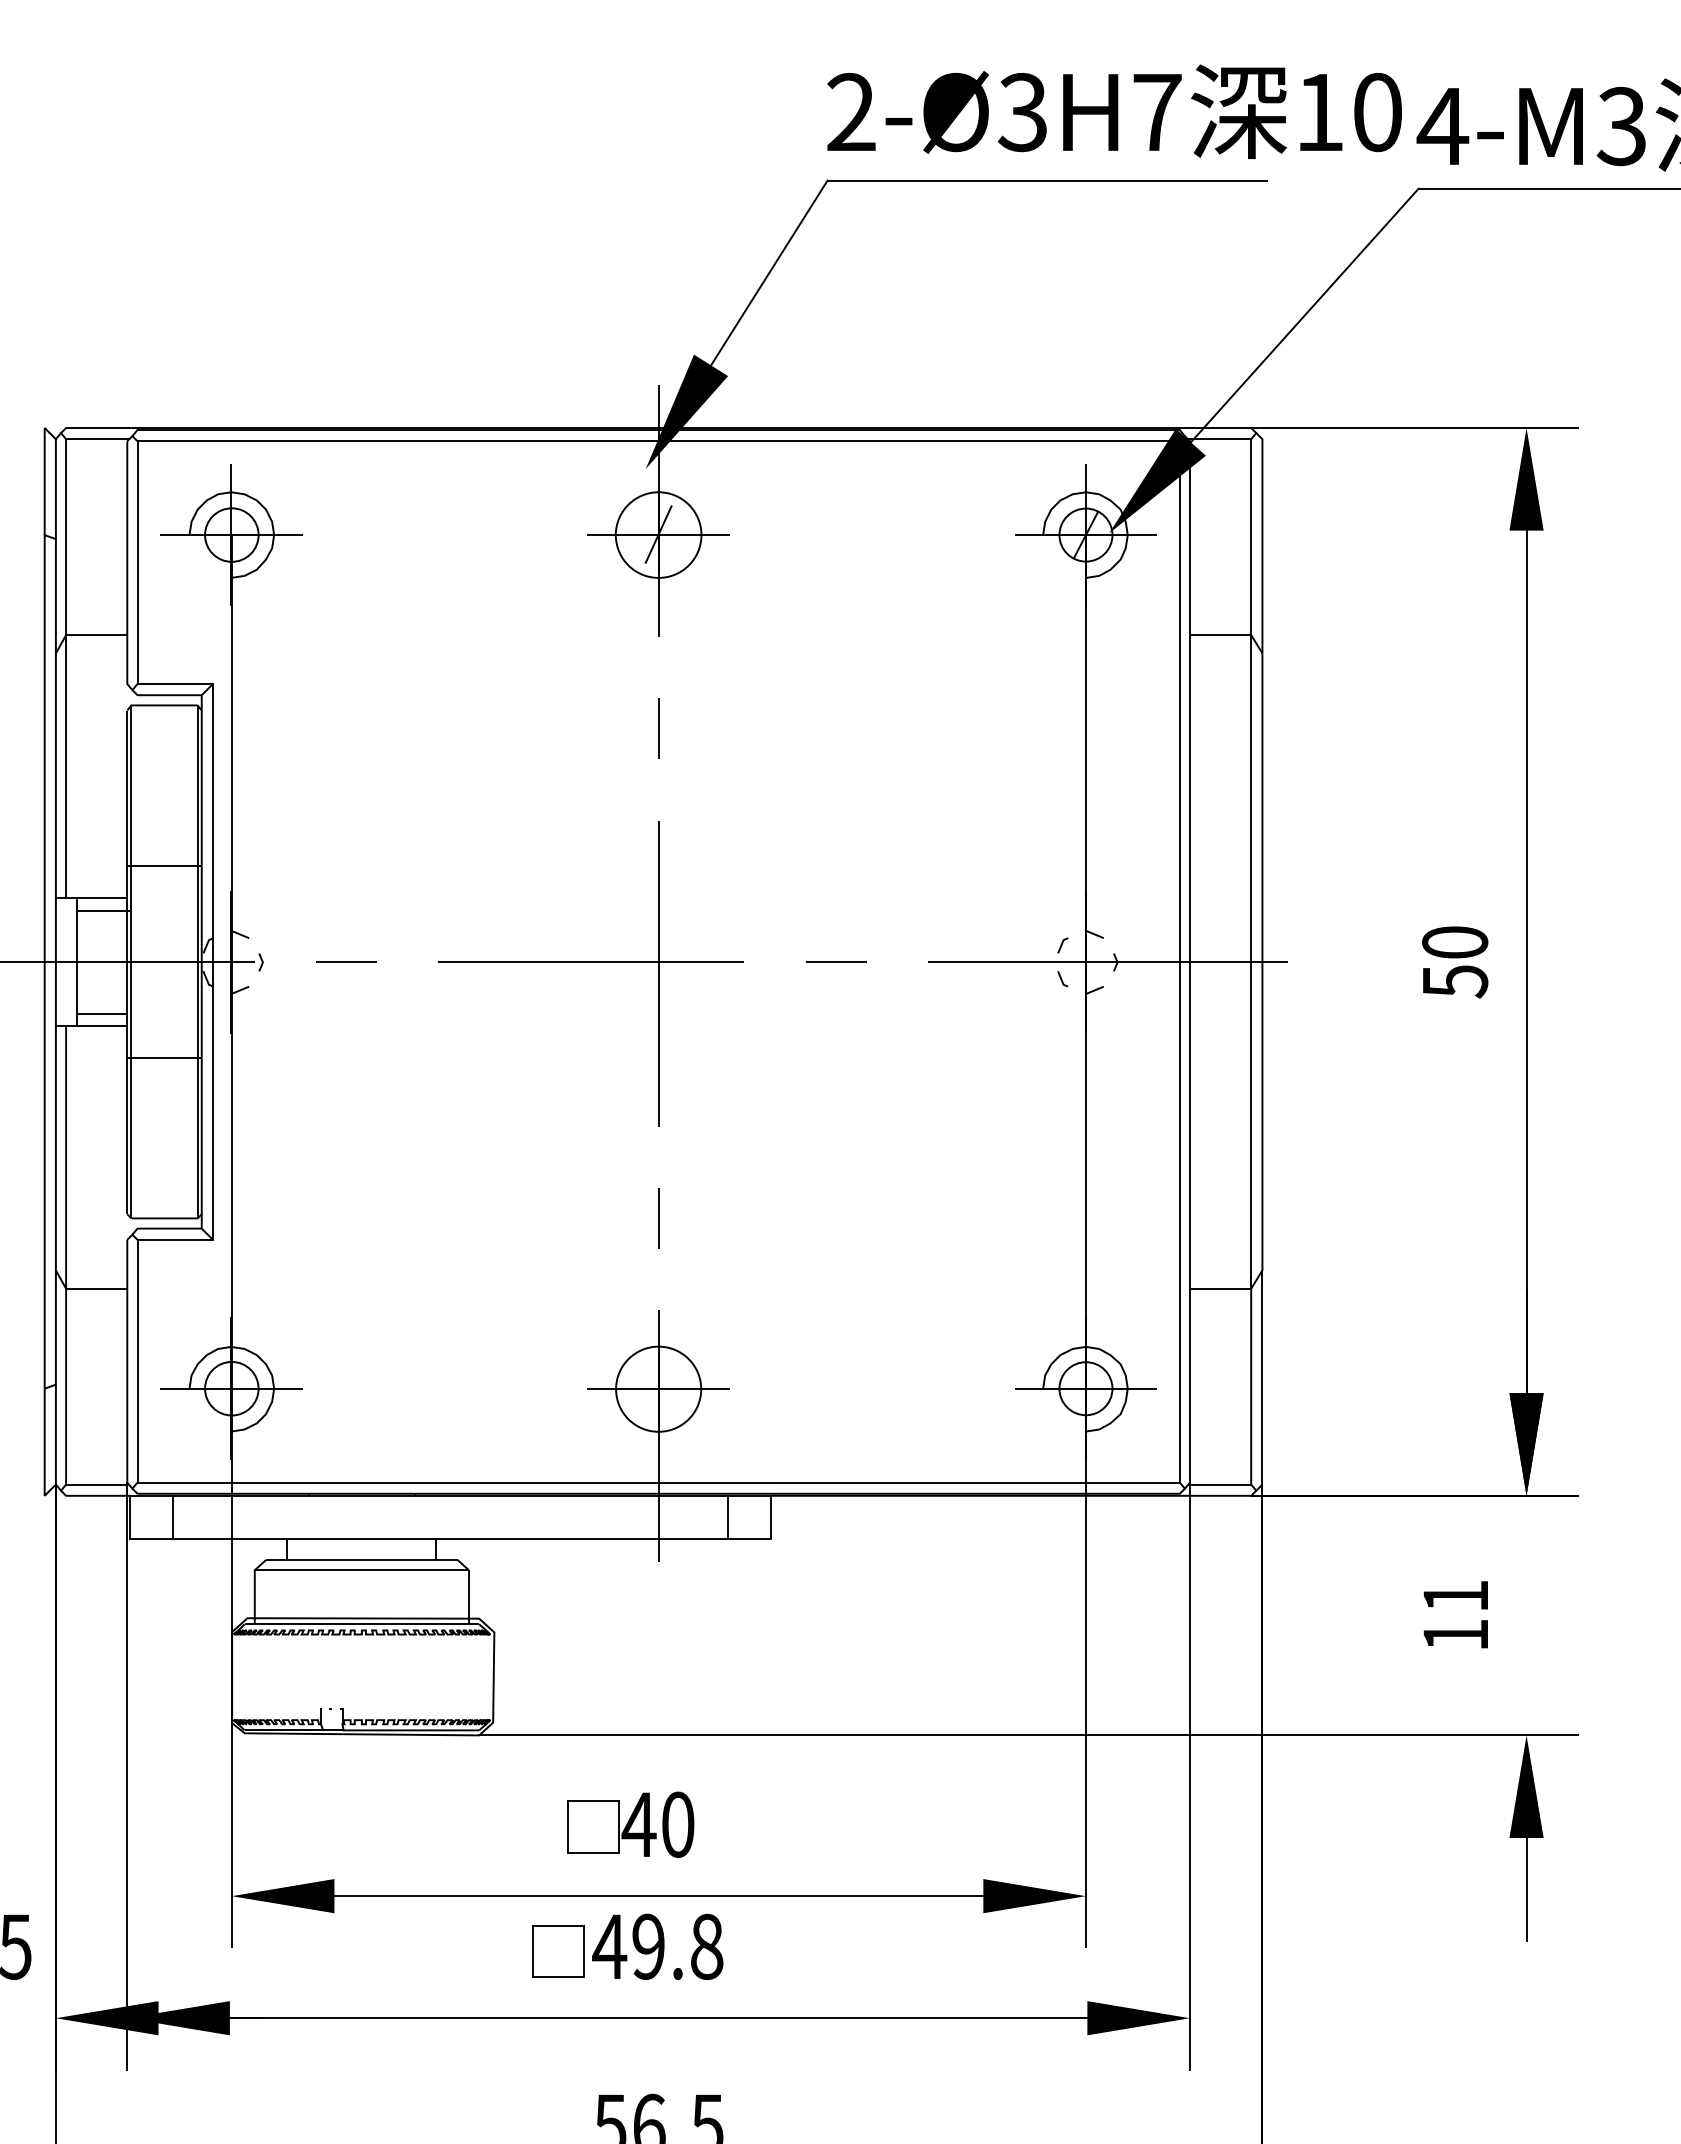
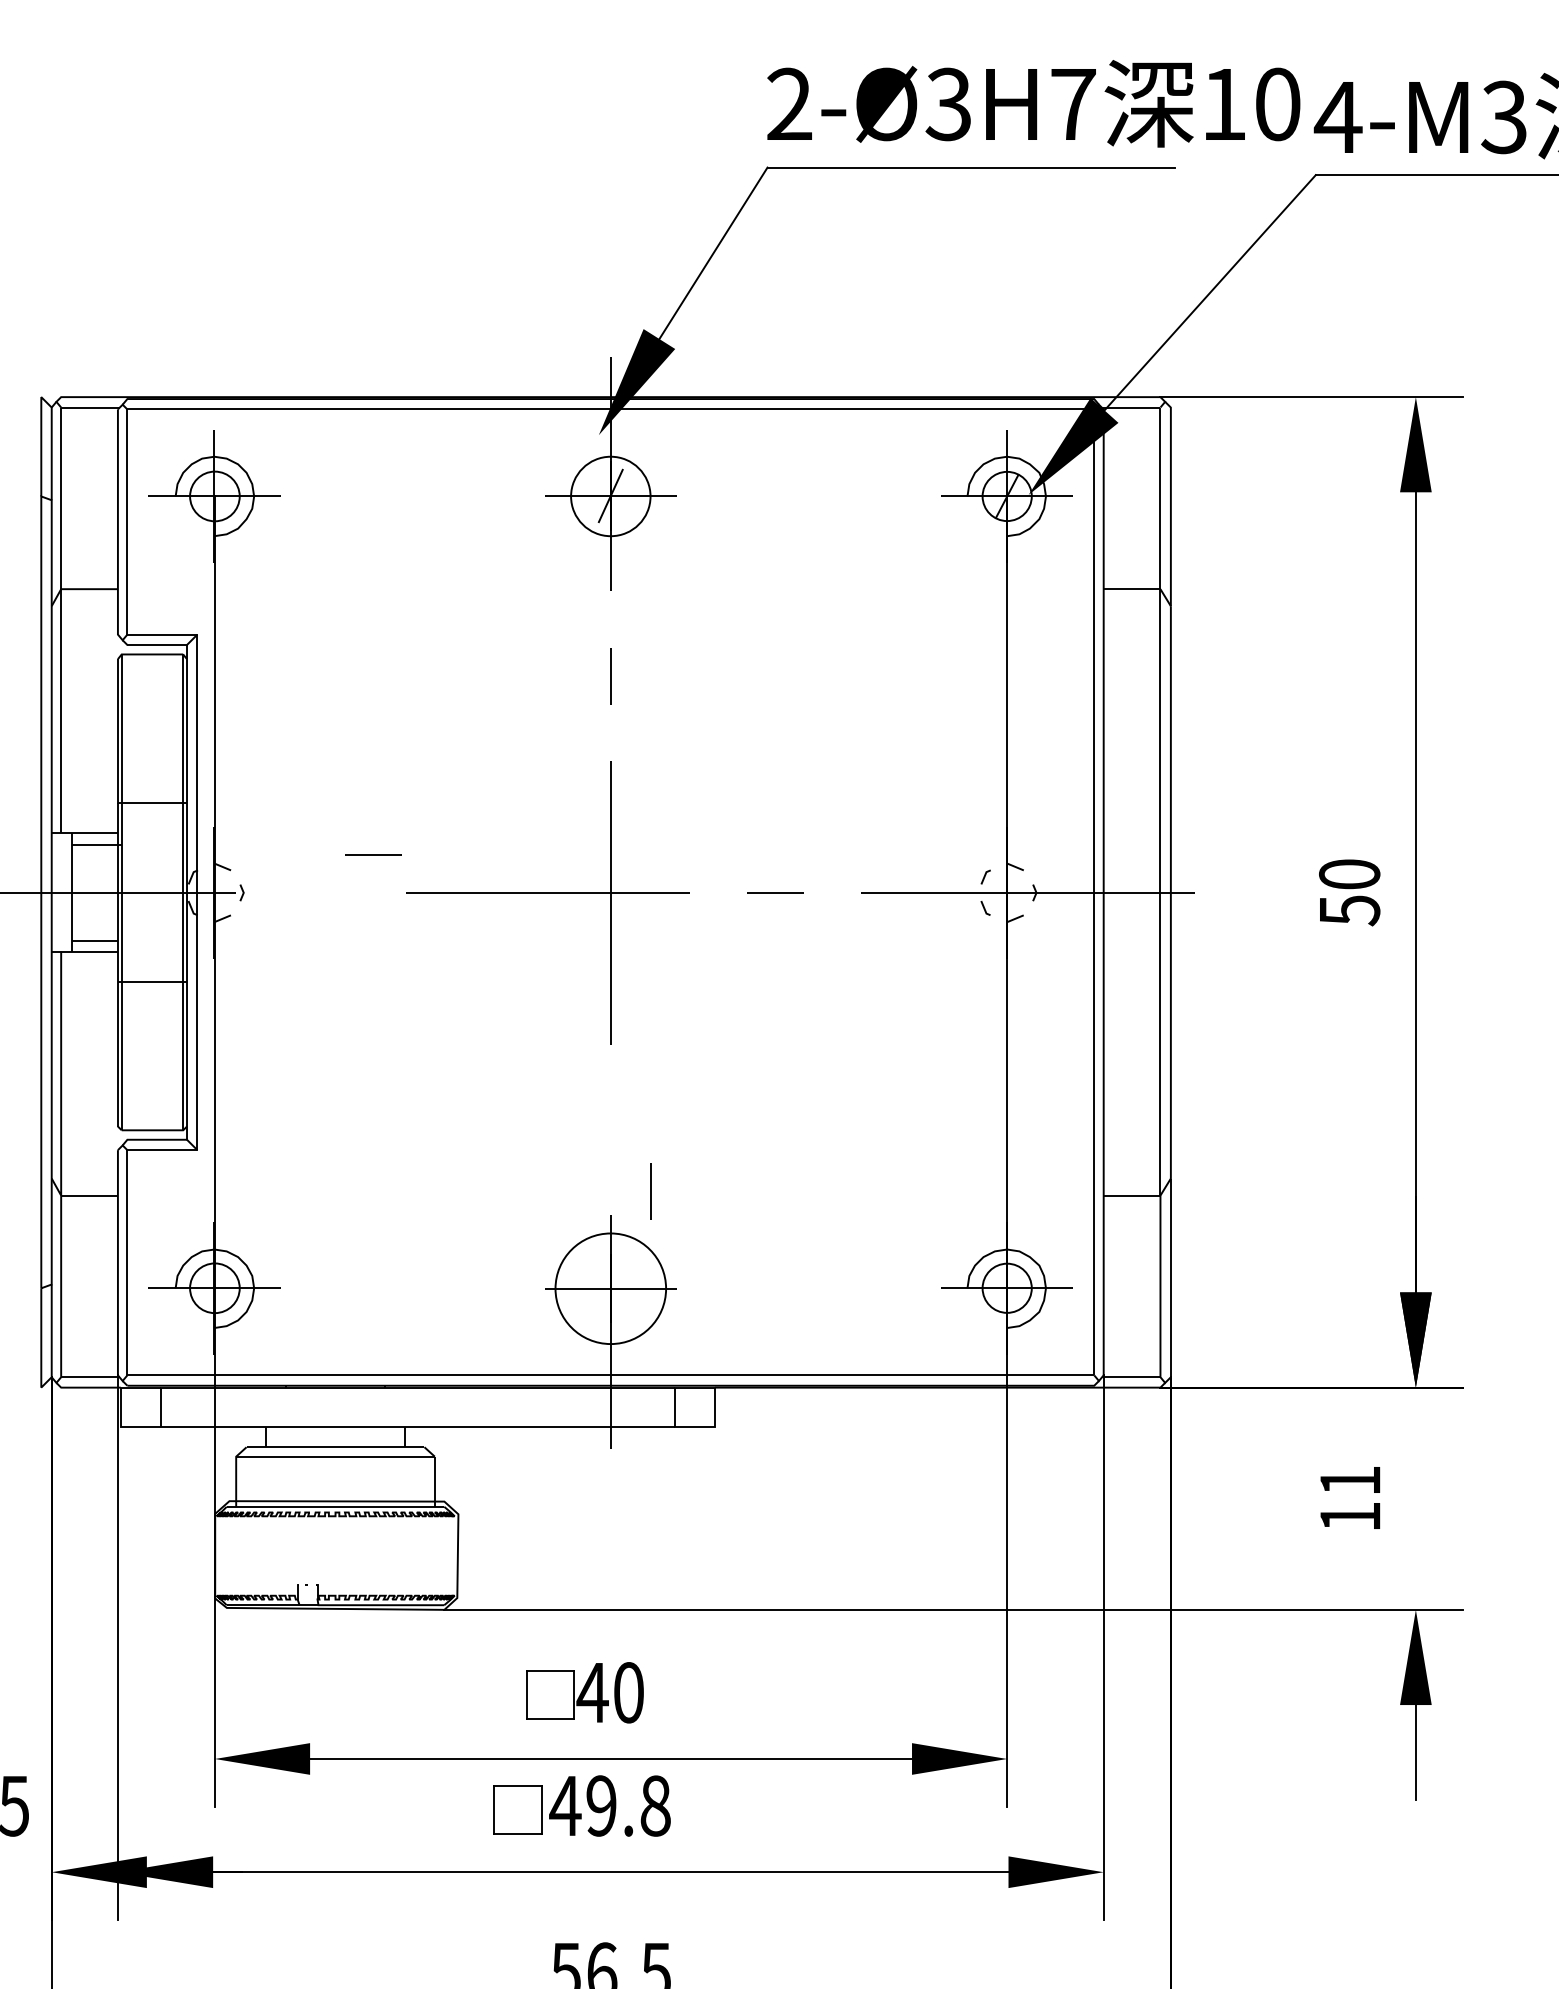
line: (346, 961) -> (373, 853), moved
line: (658, 1218) -> (650, 1191), moved
circle: (658, 1388) -> (610, 1288), size x1.4

